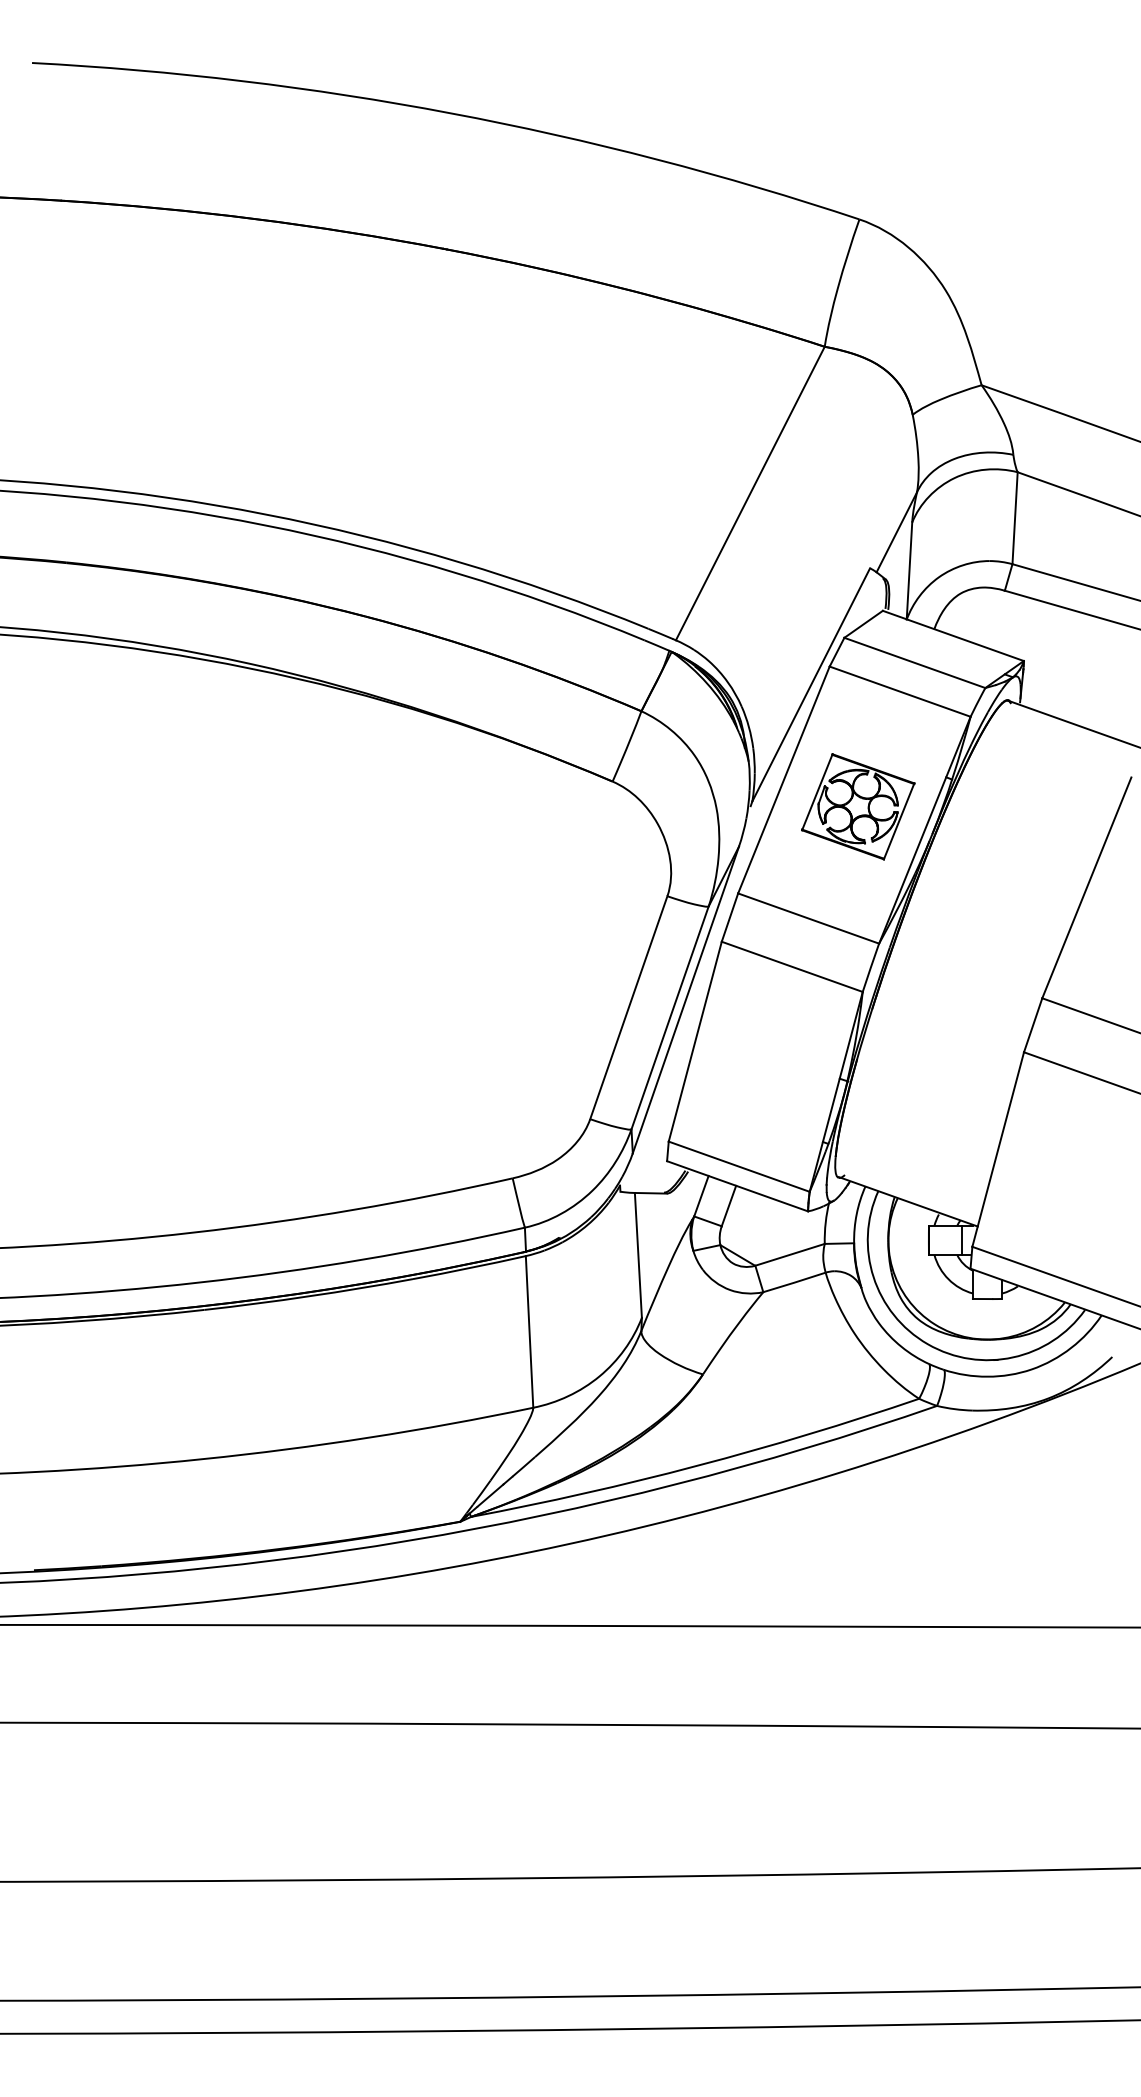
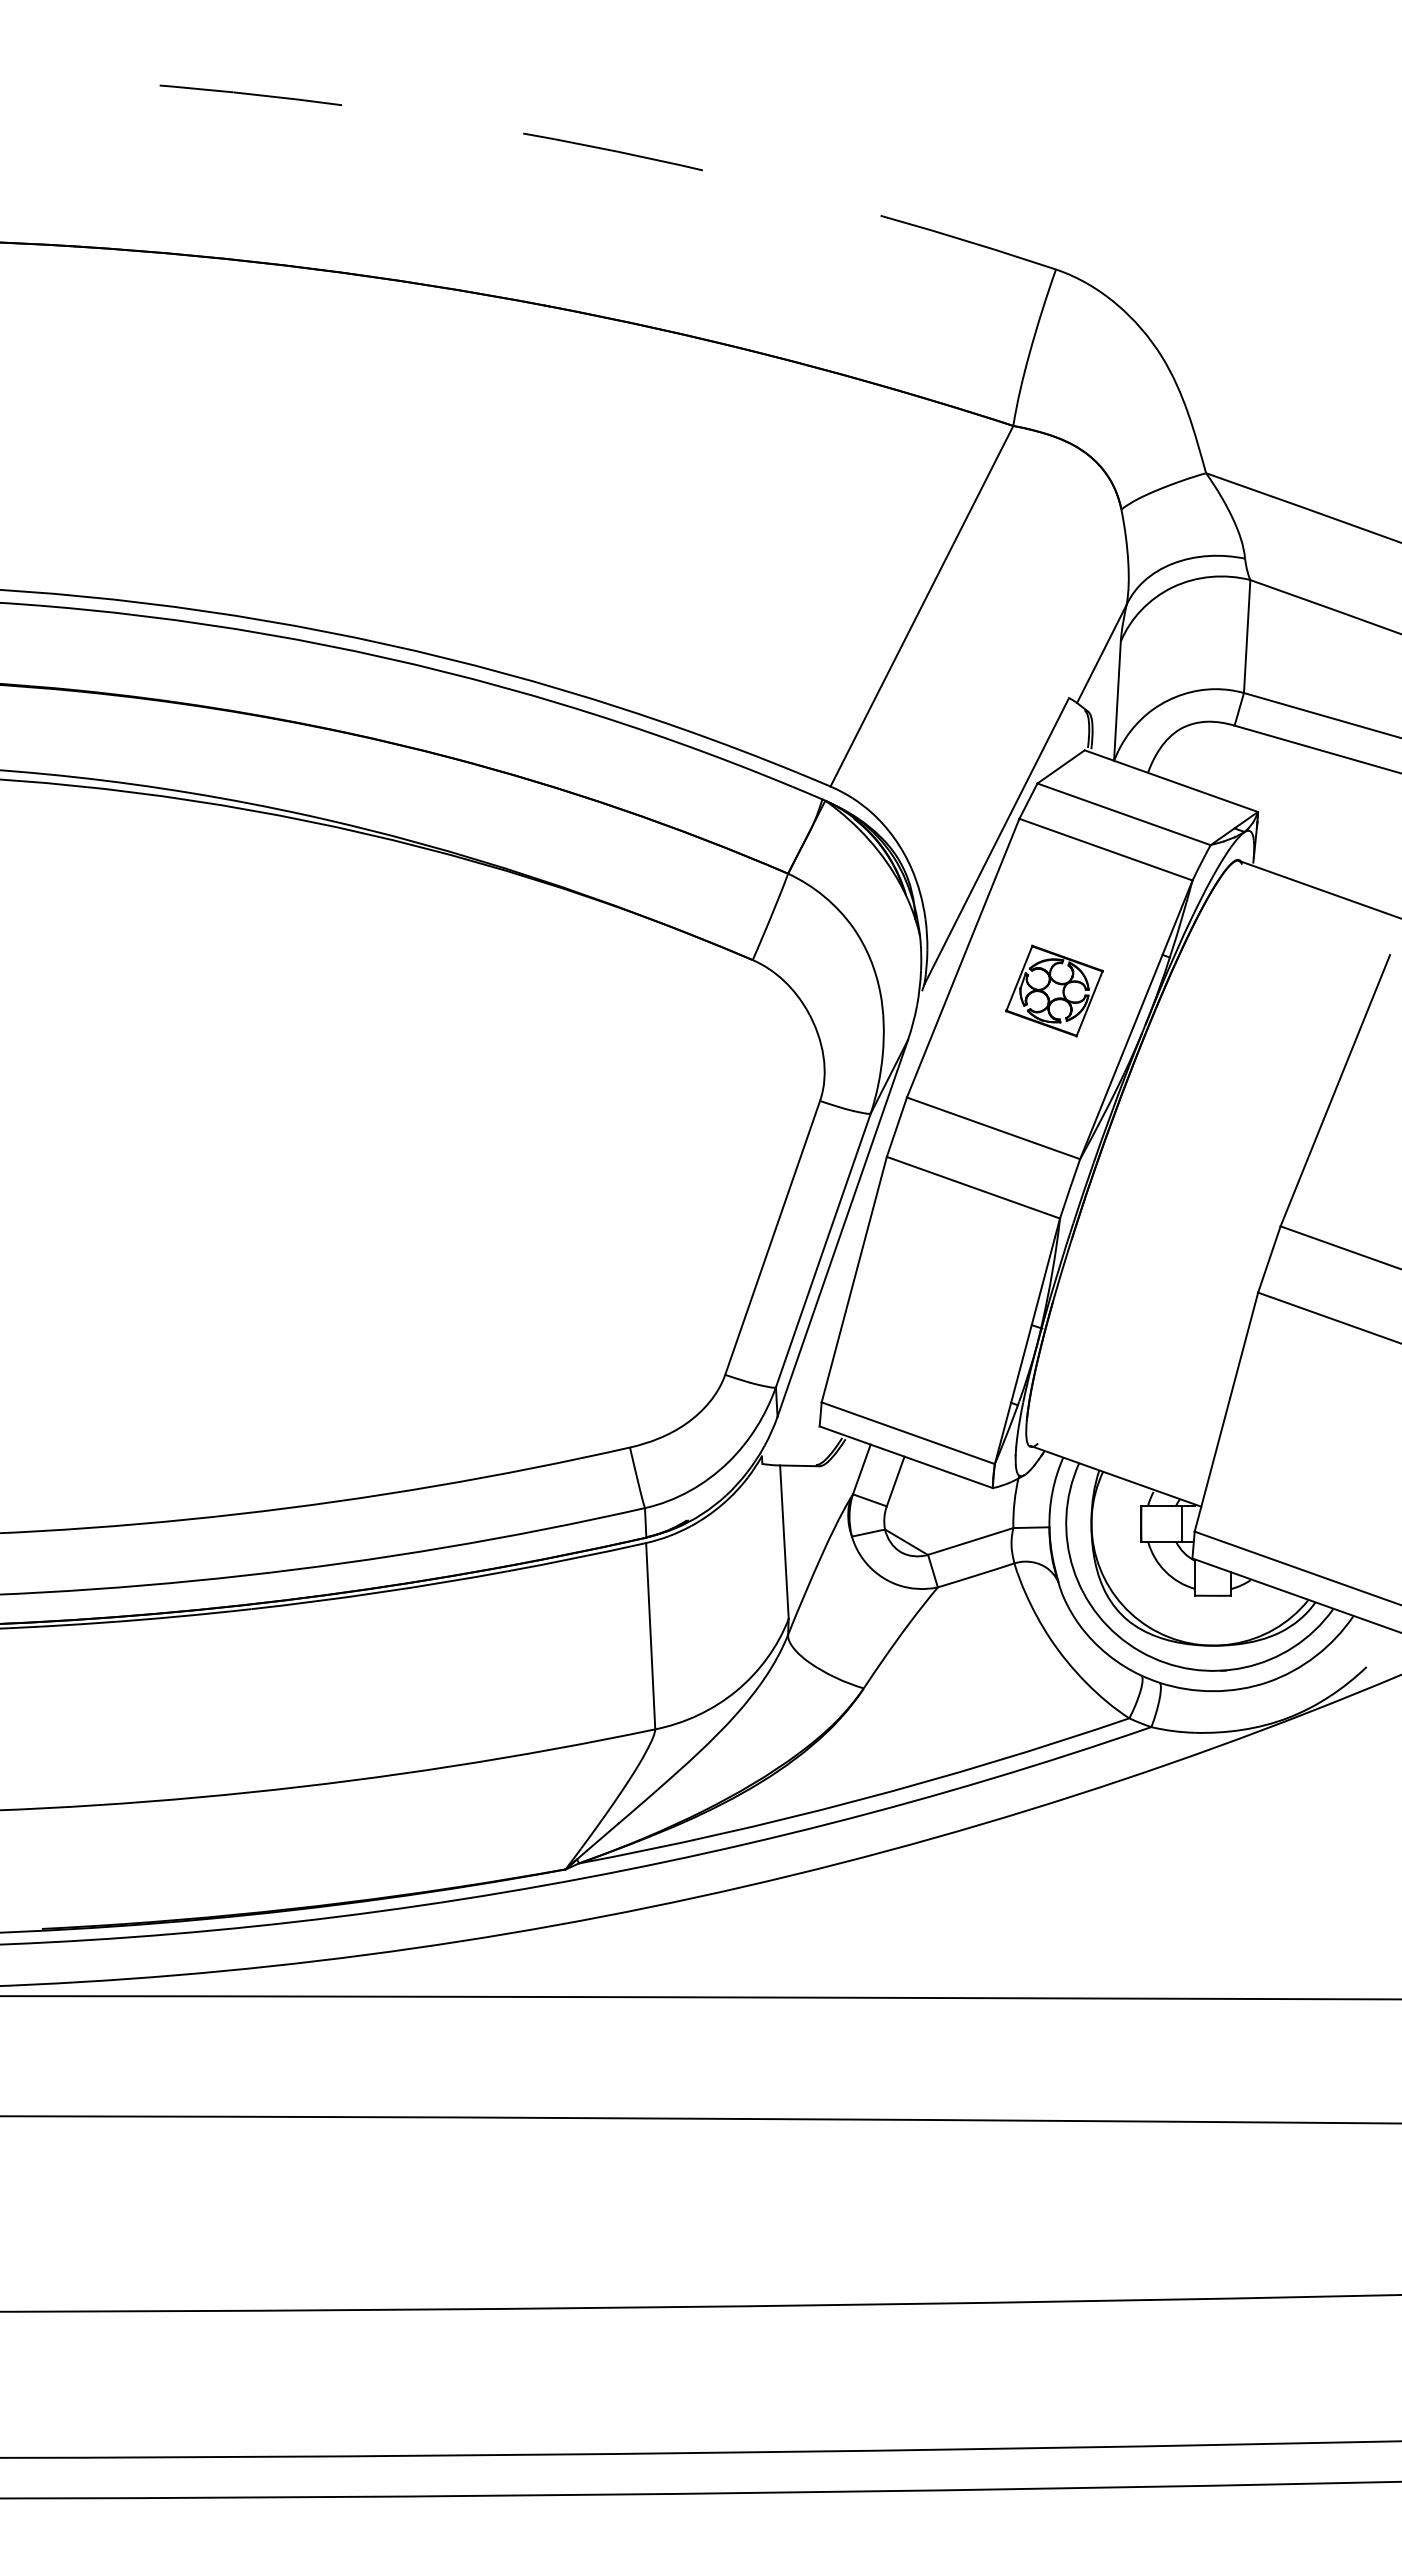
arc: (451, 113) -> (554, 139), solid -> dashed
part: (858, 806) -> (1054, 990), size x0.7

